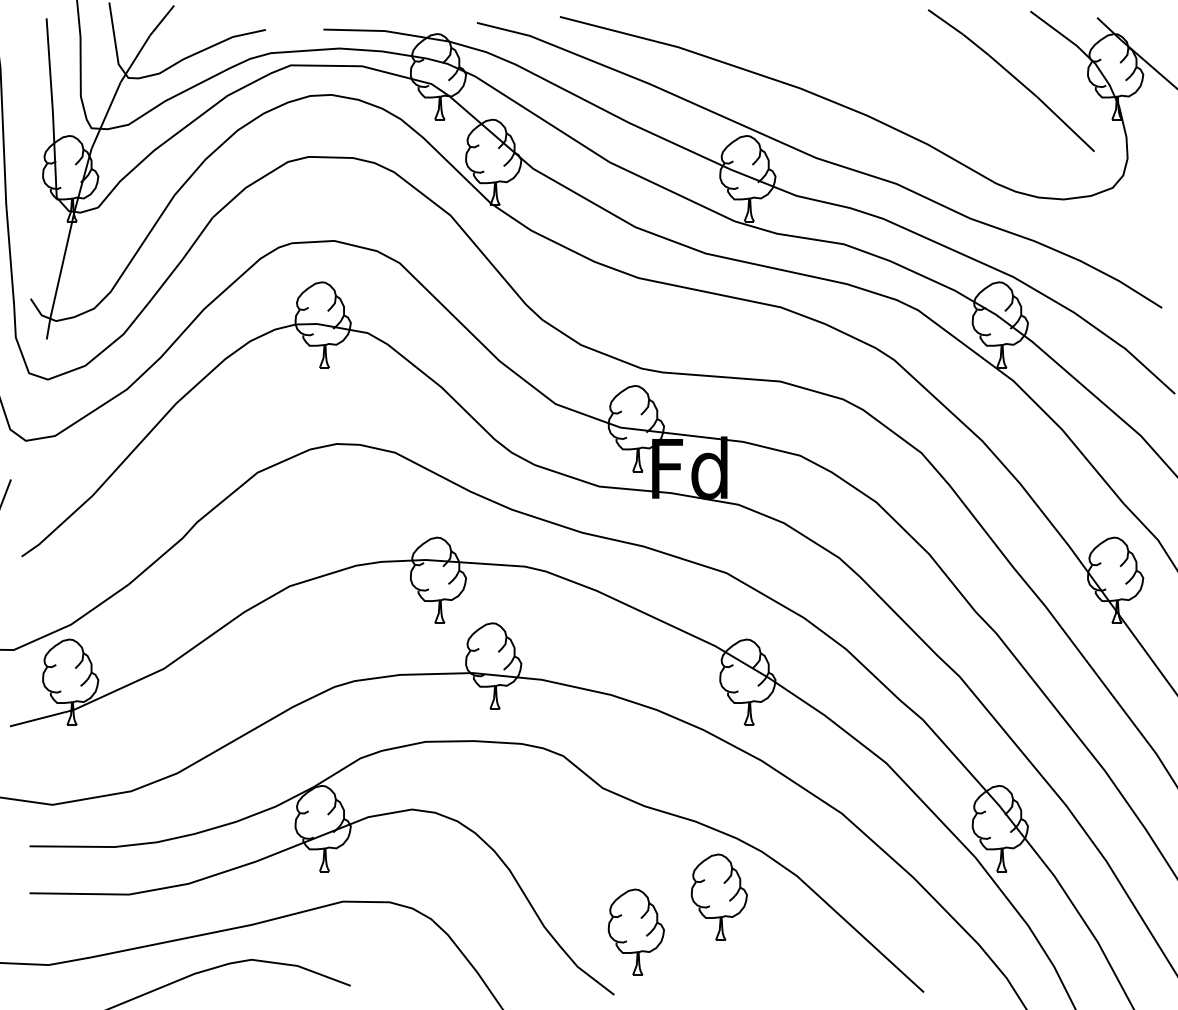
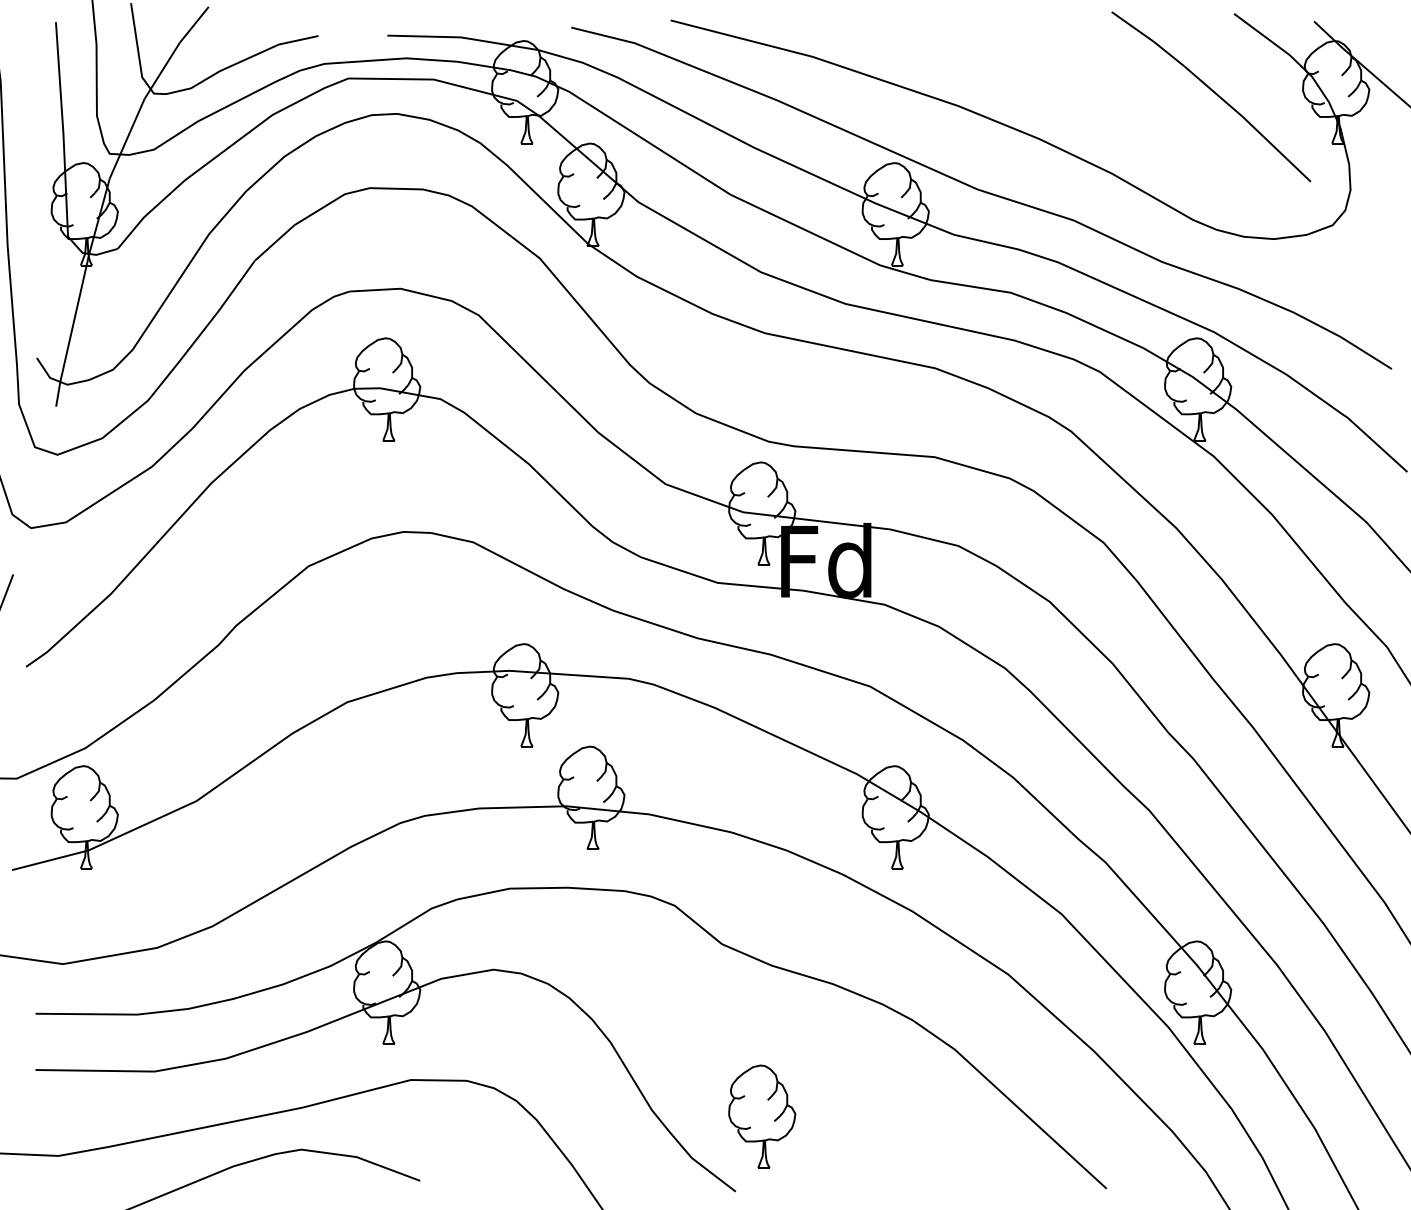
part: (718, 896) -> (860, 1073), removed

